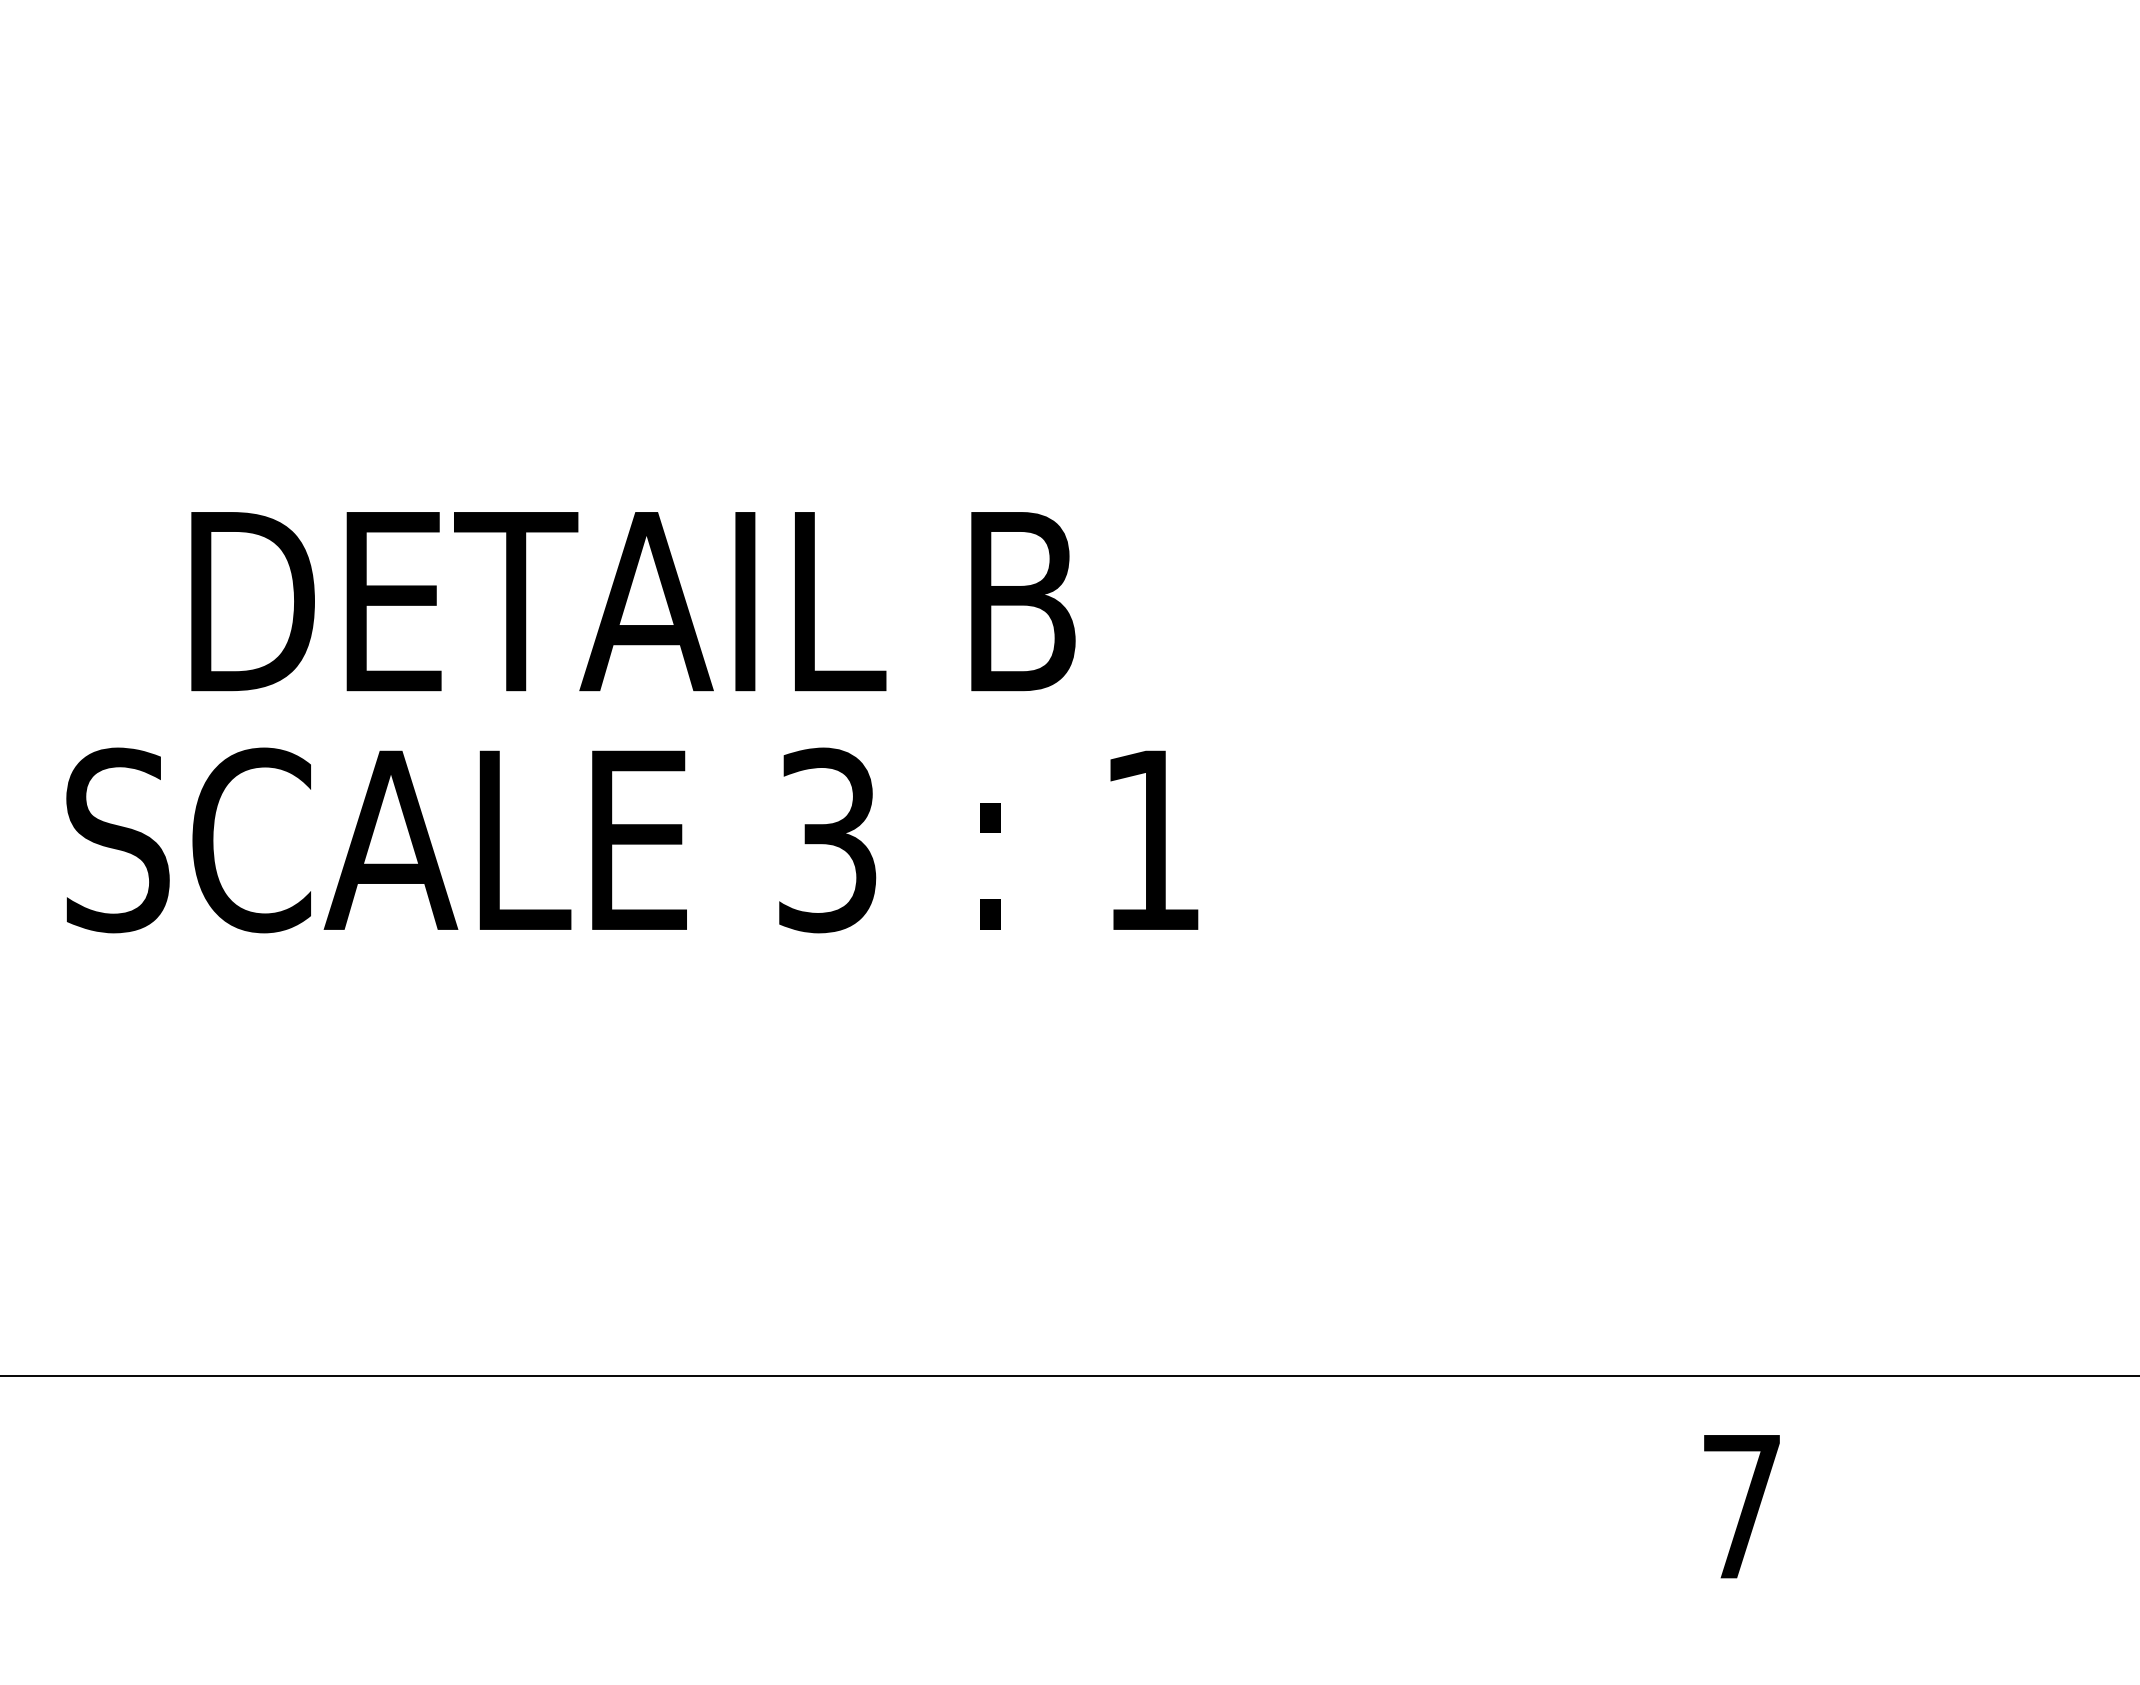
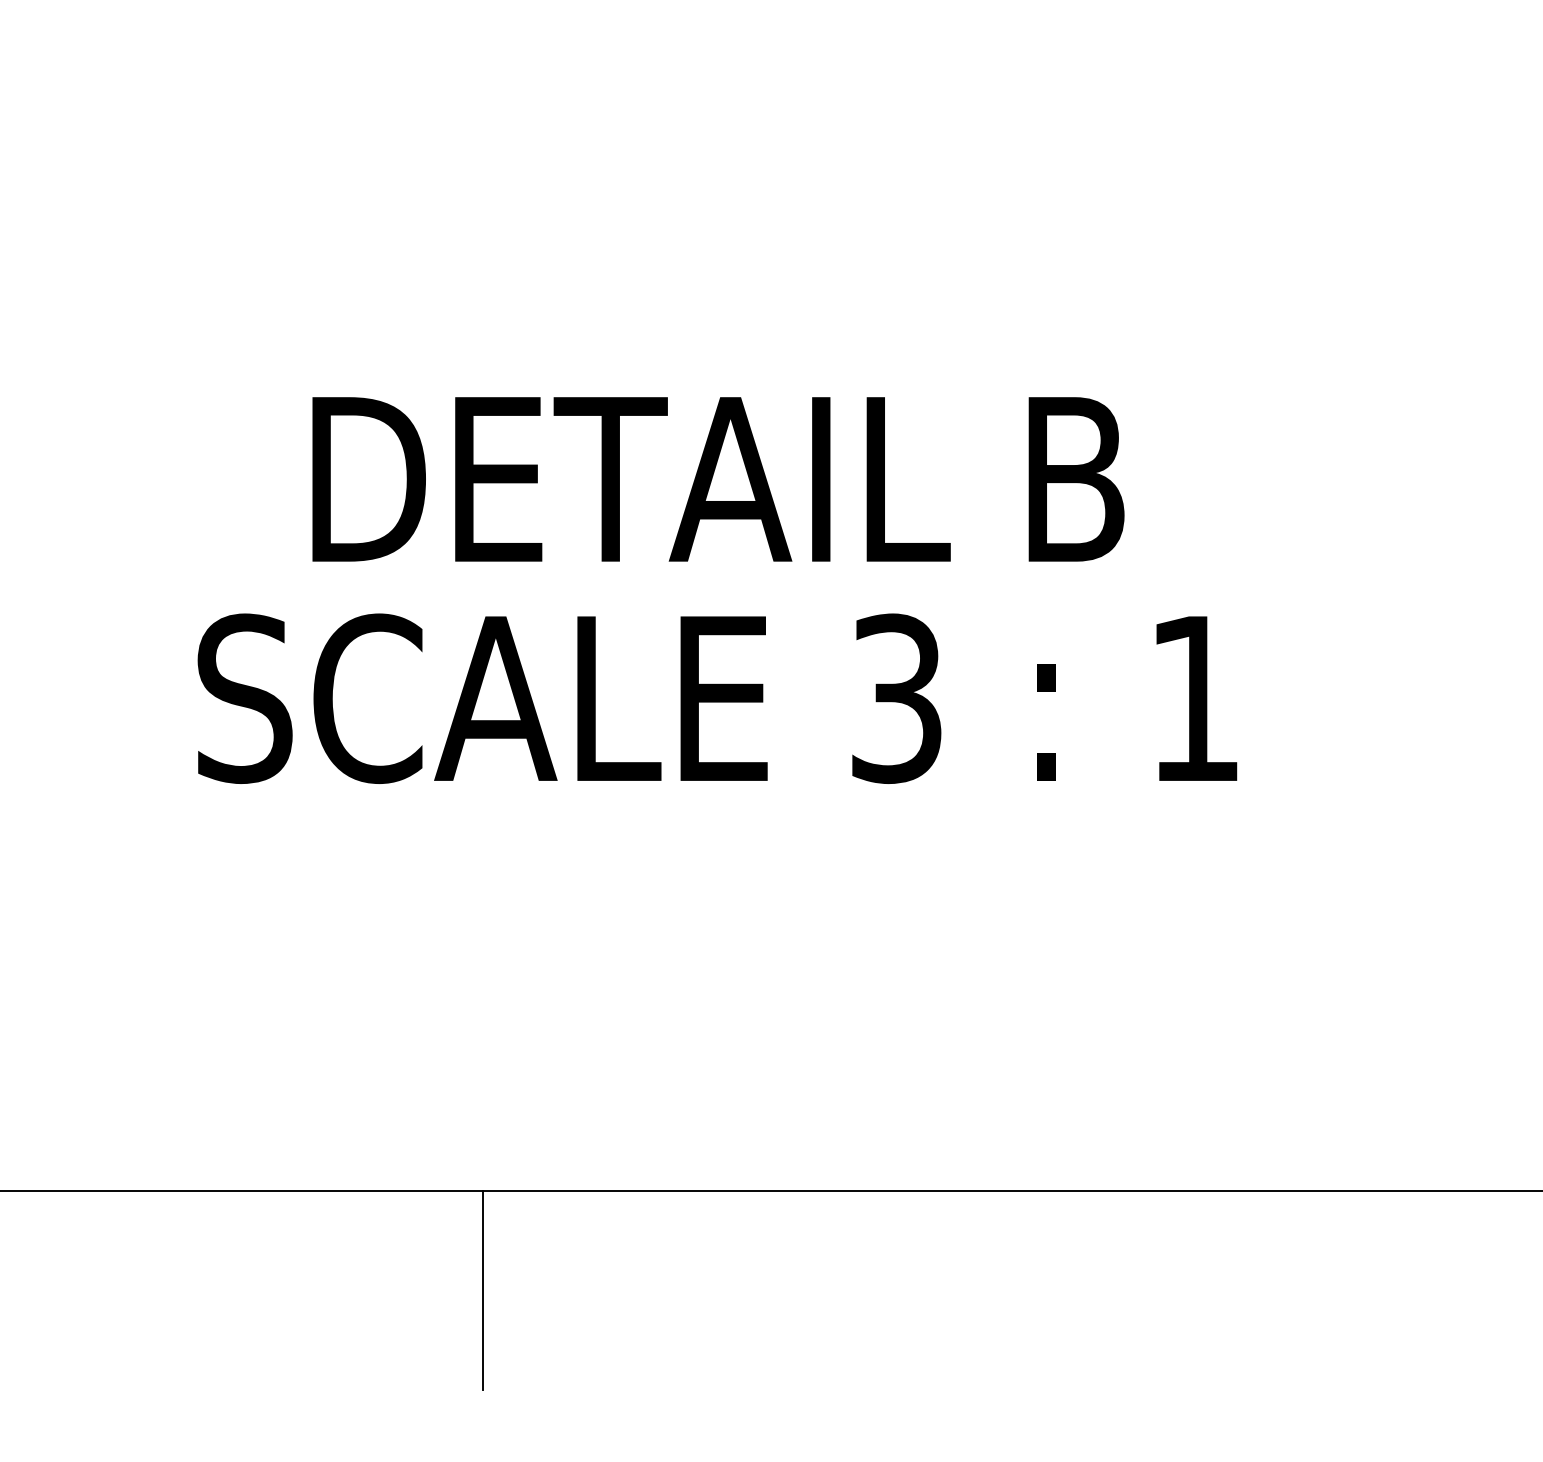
line: (377, 1484) -> (483, 1290), added

